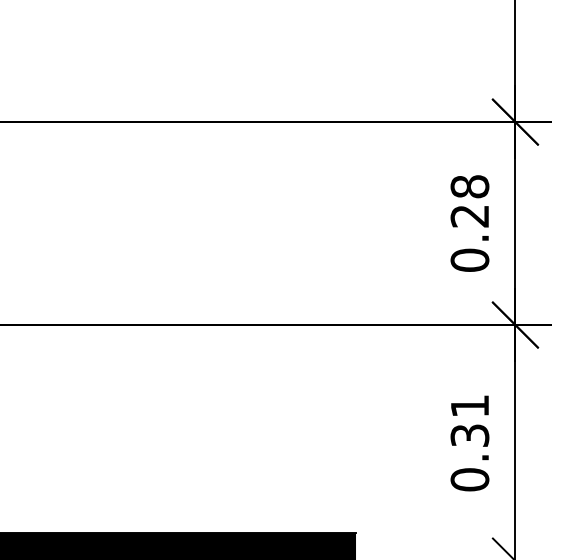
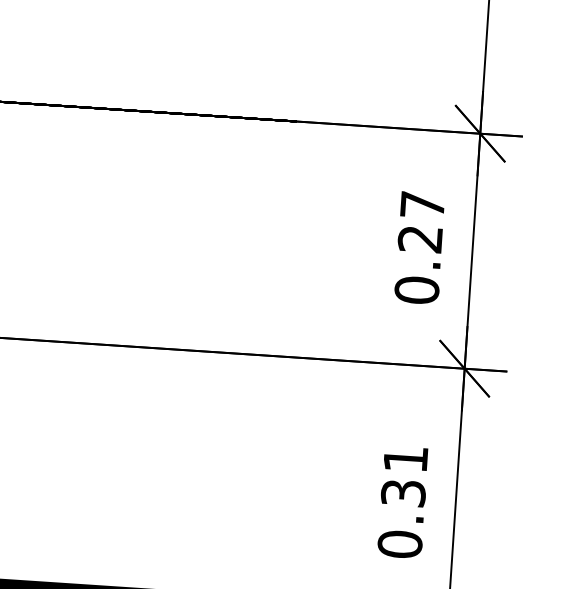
text: (469, 186) -> (422, 204), 0.28 -> 0.27

